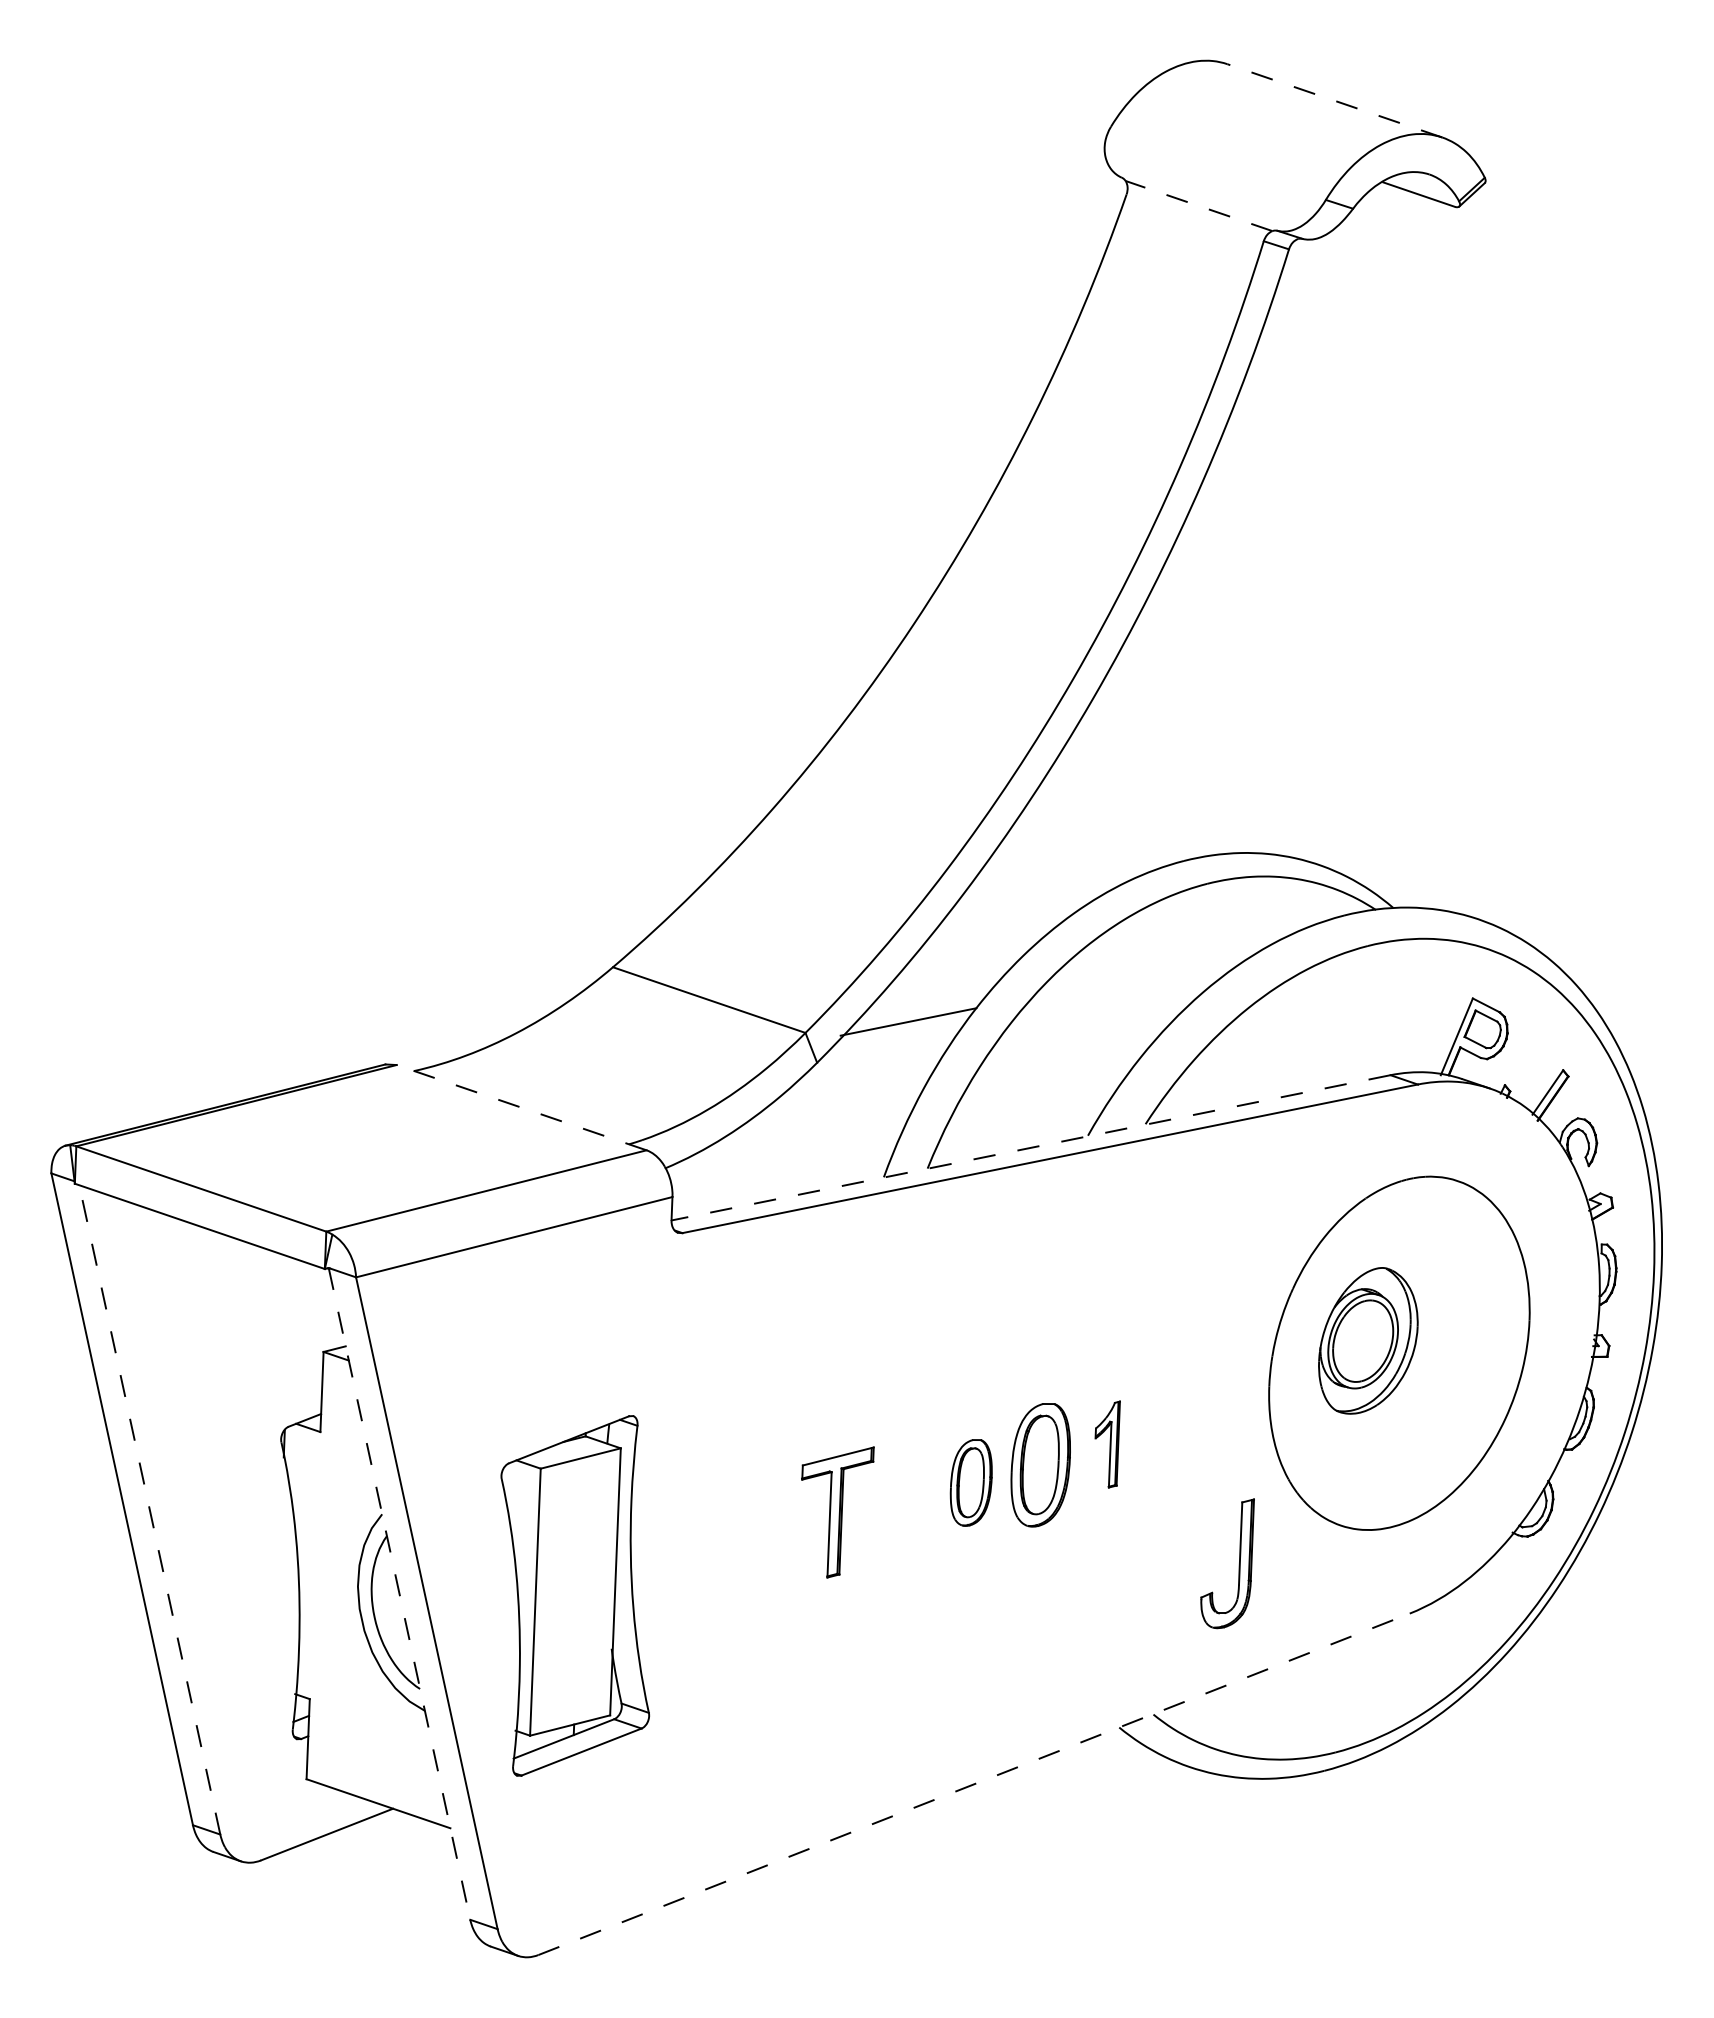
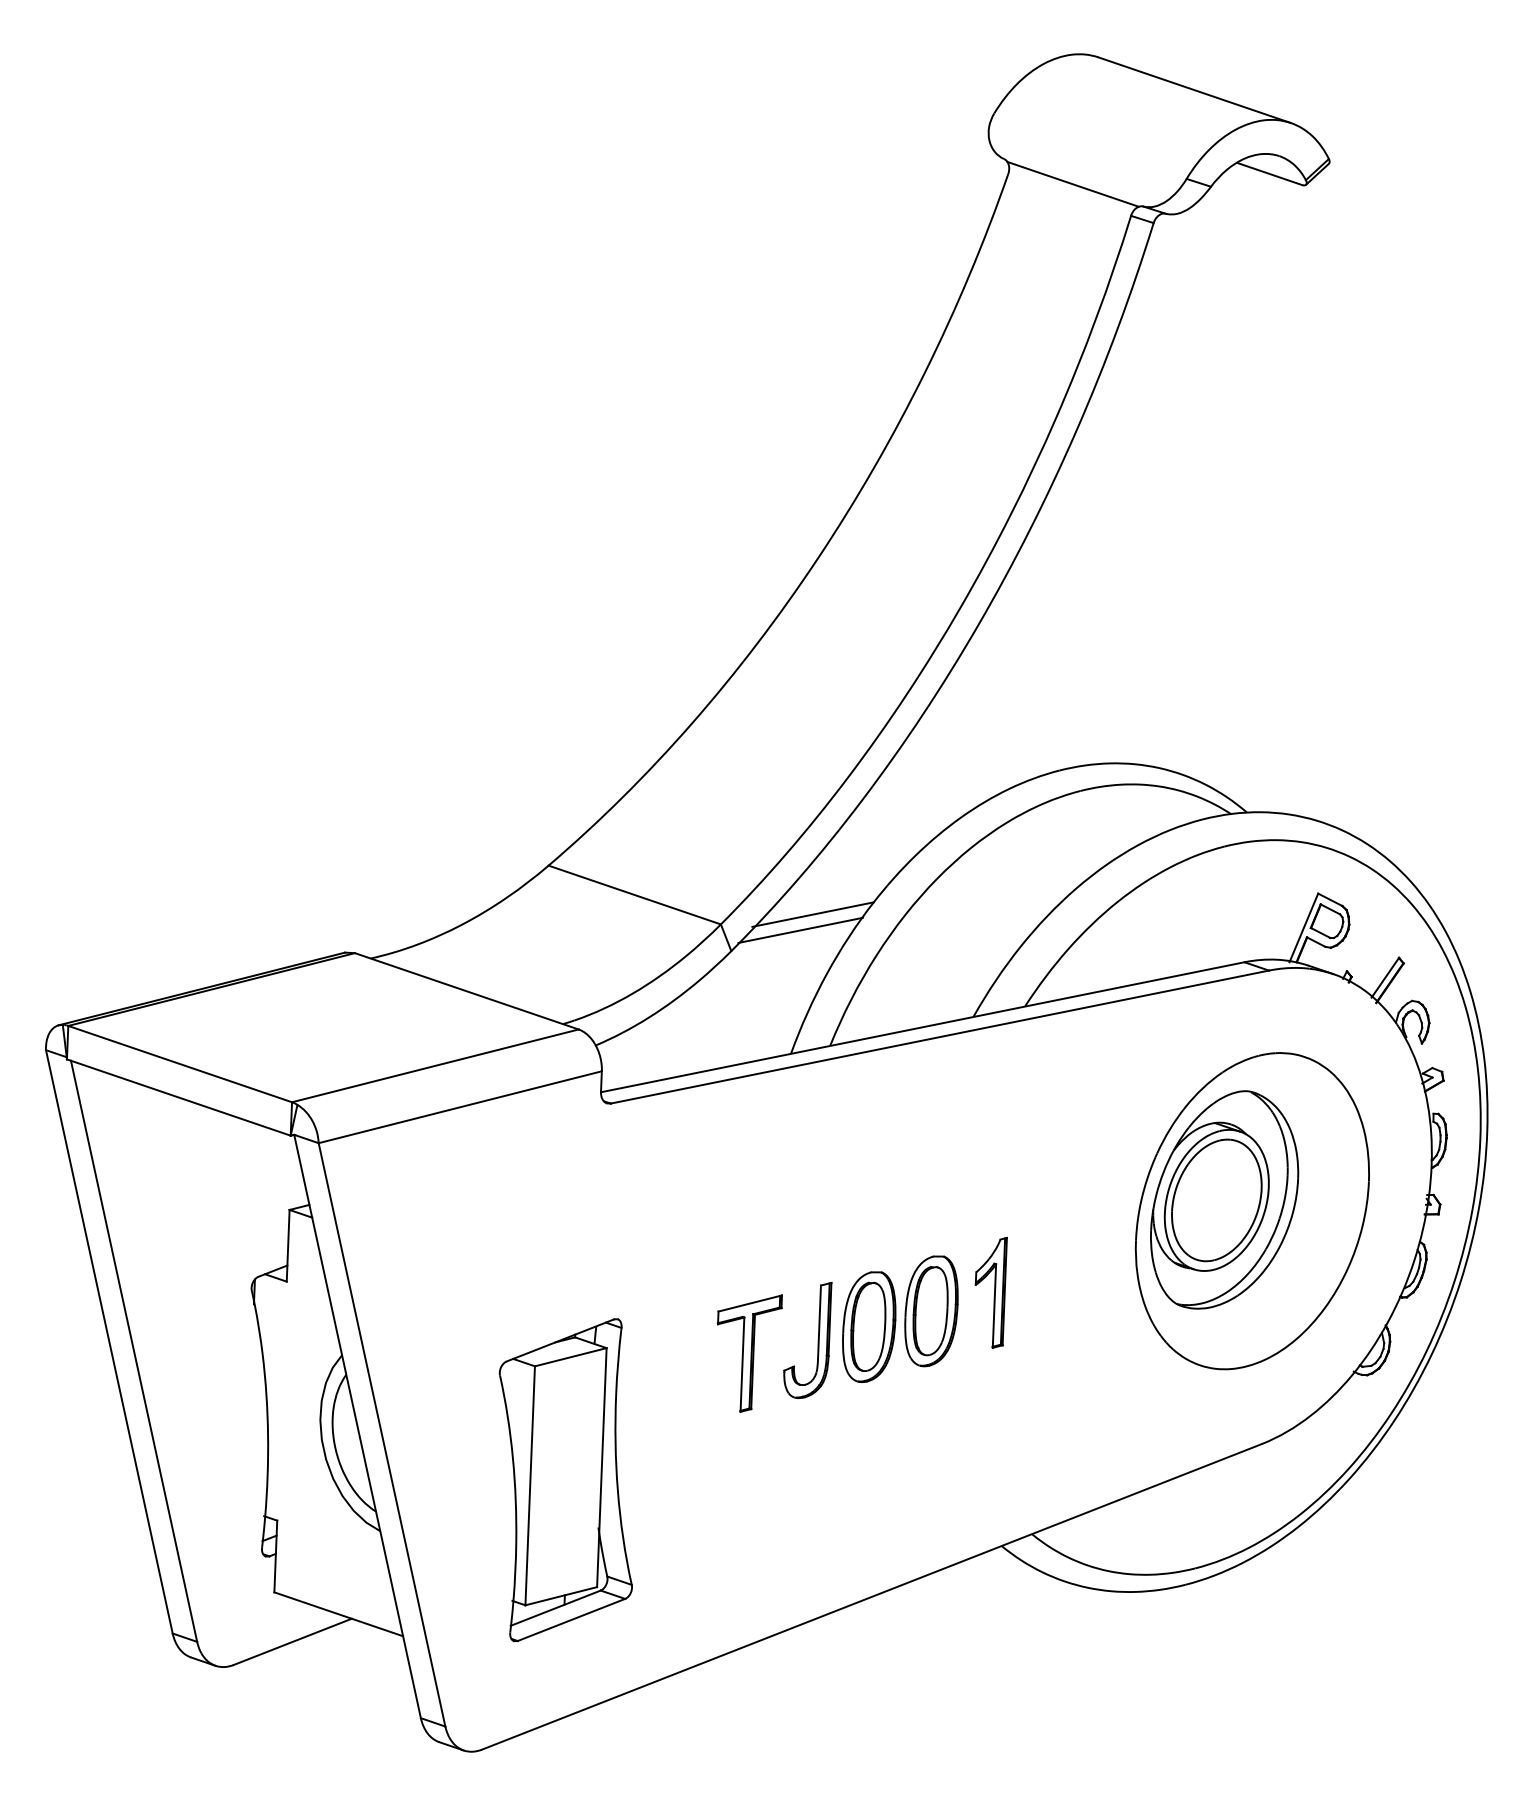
line: (1334, 100) -> (1194, 89), dashed -> solid
line: (1199, 206) -> (1073, 184), dashed -> solid
line: (894, 1039) -> (800, 930), added
line: (521, 1107) -> (466, 991), dashed -> solid
line: (1031, 1147) -> (923, 1026), dashed -> solid
part: (1368, 1340) -> (1224, 1199), size x1.67
part: (1107, 1444) -> (991, 1292), size x1.43
part: (971, 1482) -> (869, 1326), size x1.43
line: (149, 1509) -> (133, 1350), dashed -> solid
part: (1238, 1564) -> (817, 1341), moved
line: (399, 1594) -> (357, 1427), dashed -> solid
part: (574, 1595) -> (565, 1479), moved
line: (974, 1784) -> (872, 1597), dashed -> solid

